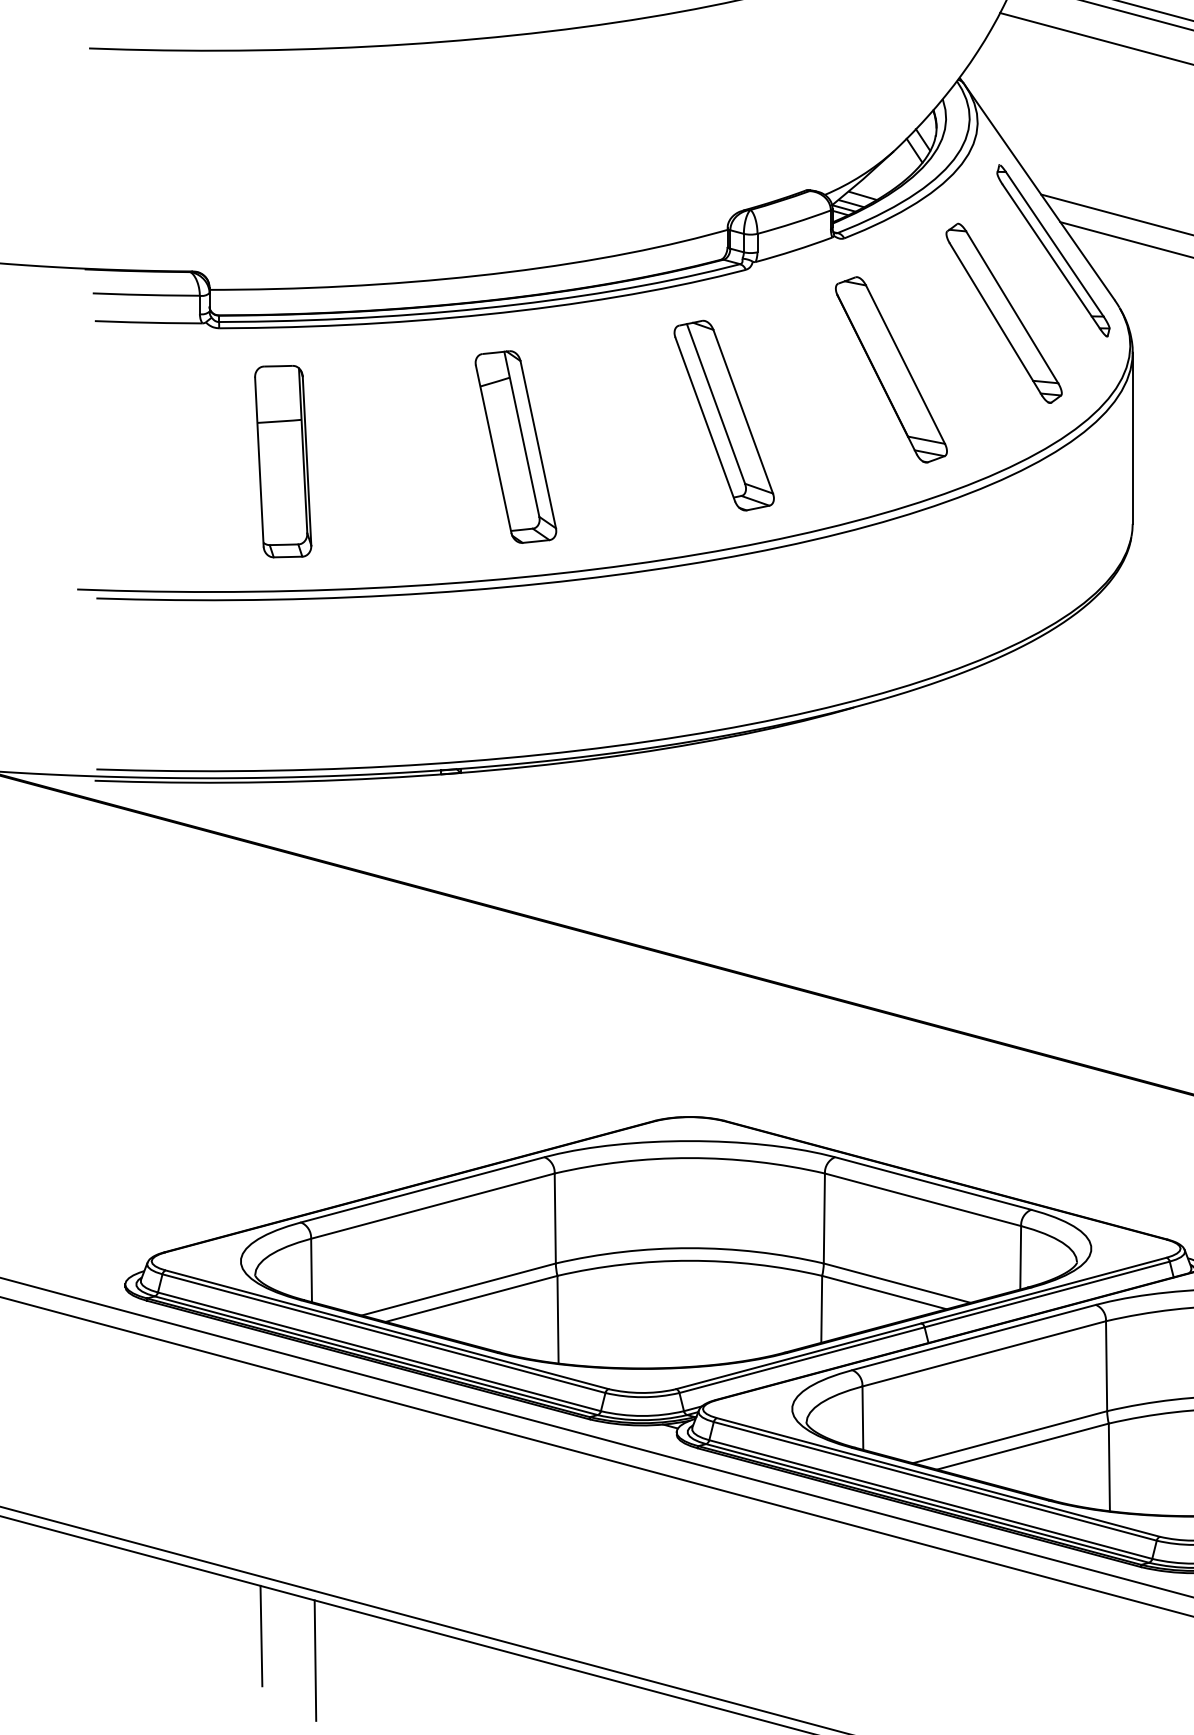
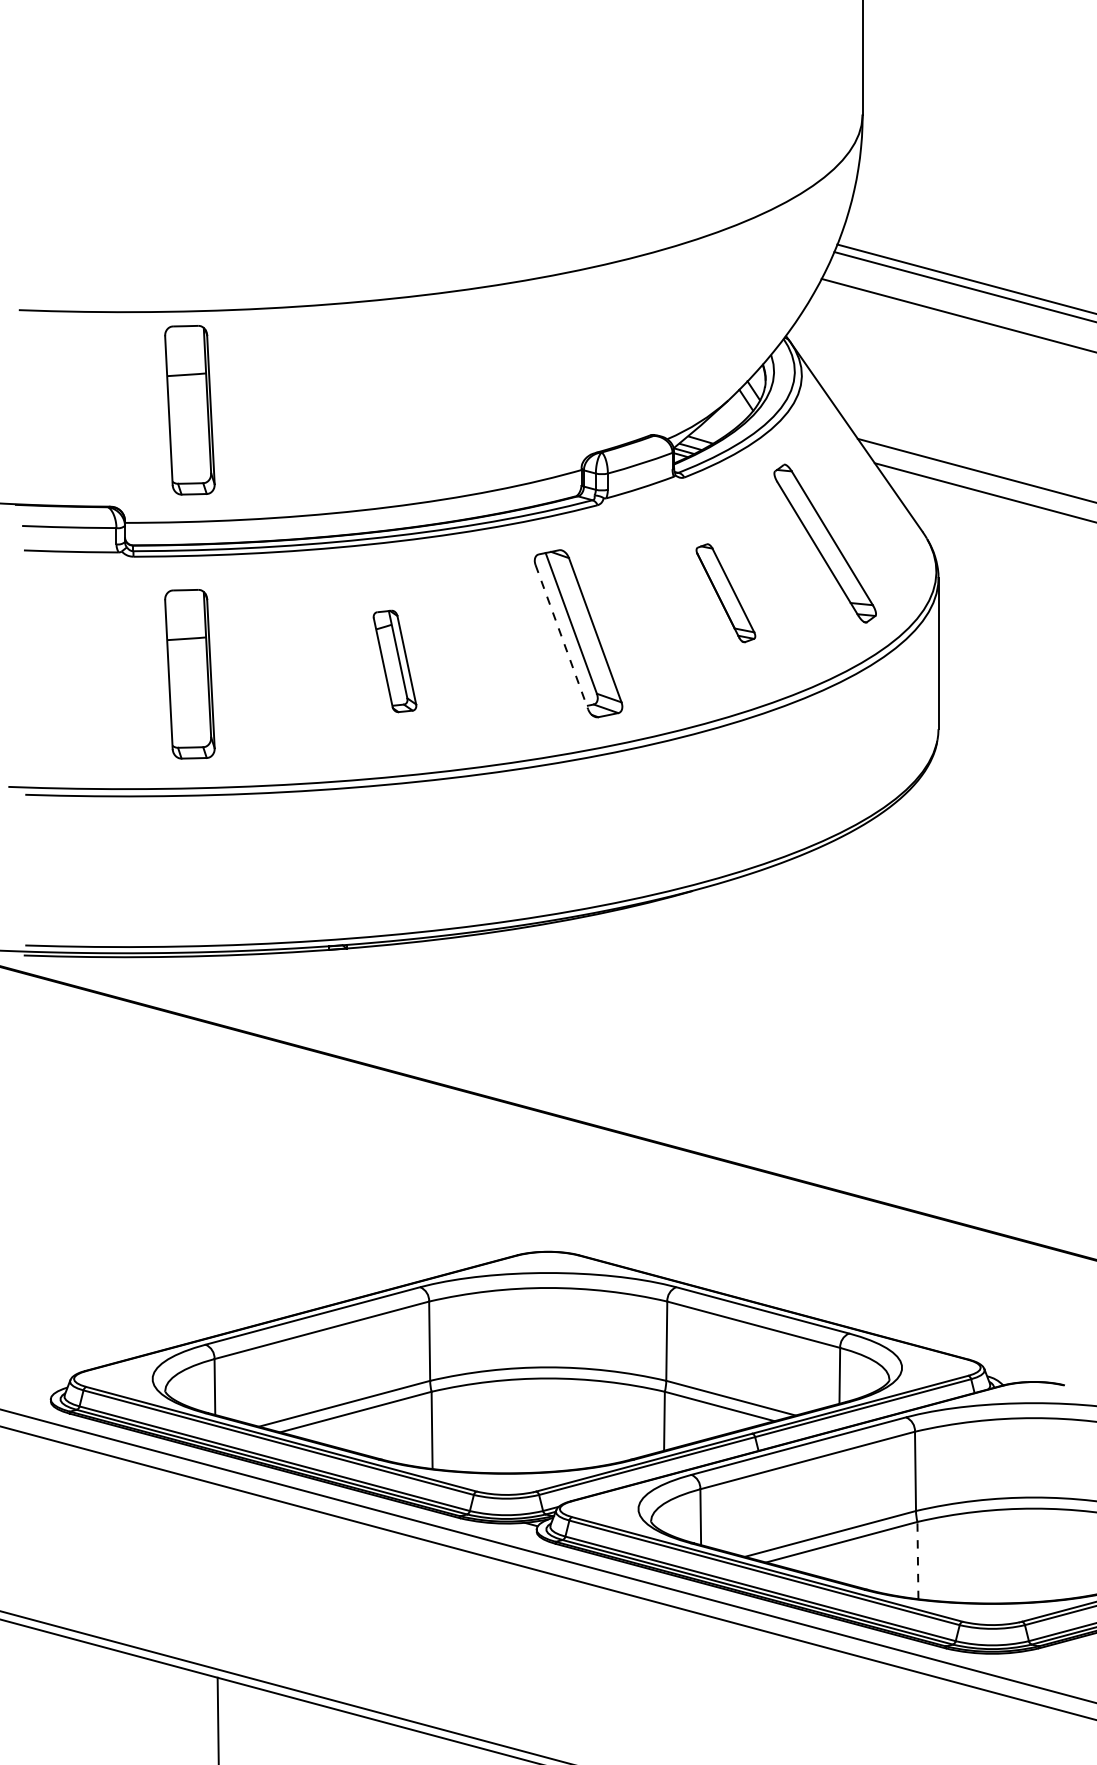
part: (282, 162) -> (189, 410), added
part: (1053, 250) -> (868, 488), removed
part: (890, 368) -> (725, 592), size x0.6
line: (704, 419) -> (561, 637), solid -> dashed
part: (515, 447) -> (394, 661), size x0.6
line: (1108, 1467) -> (917, 1560), solid -> dashed
line: (261, 1635) -> (170, 1708), removed

